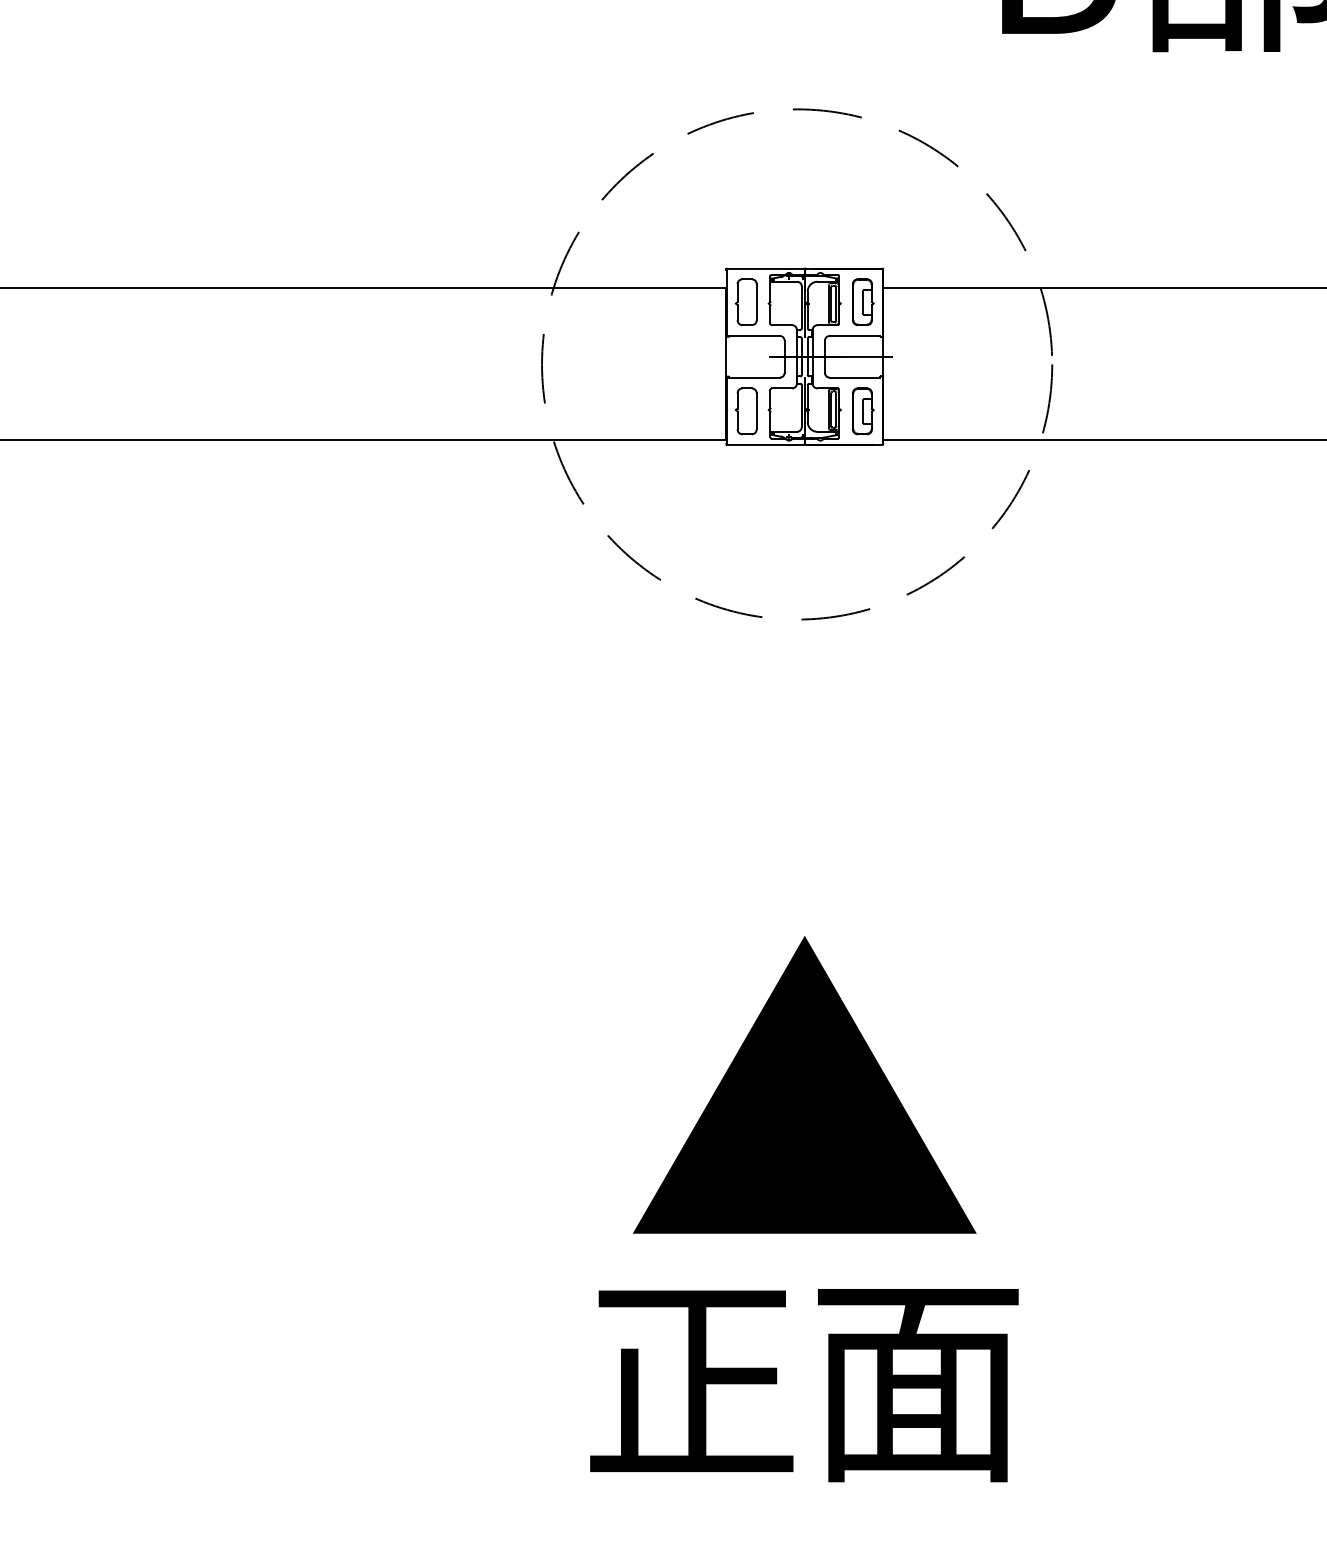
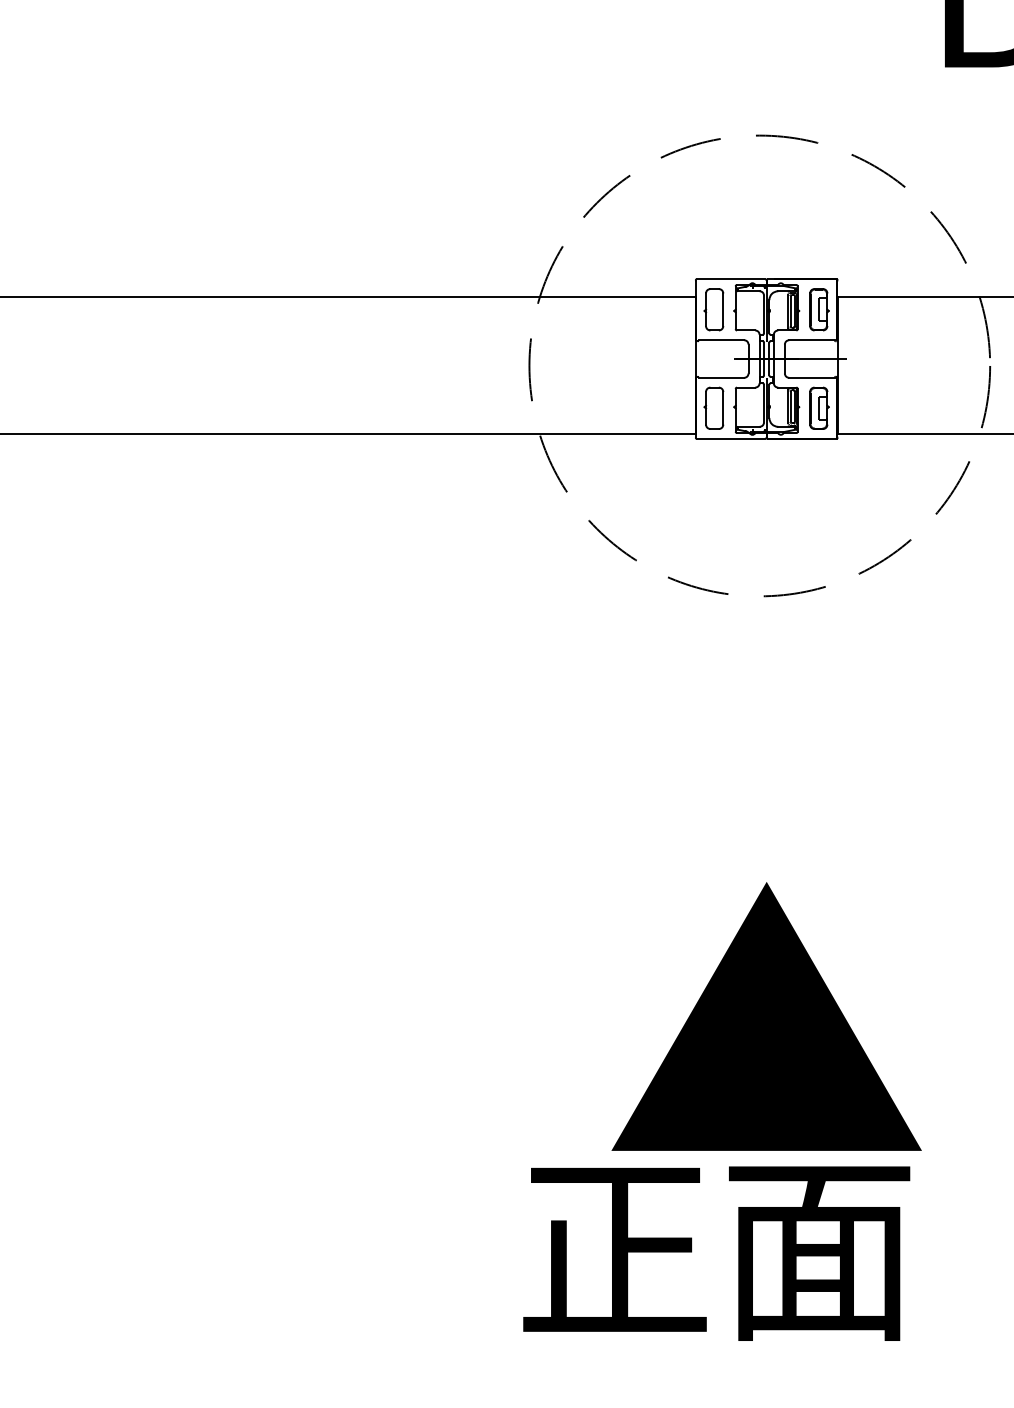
text: (804, 1385) -> (716, 1253), moved

